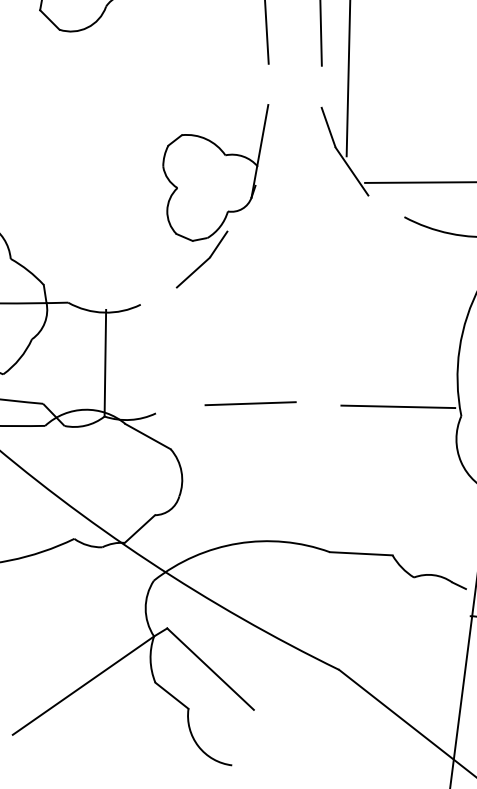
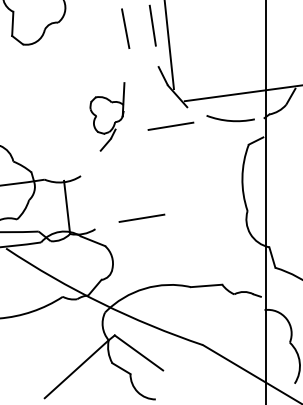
part: (208, 193) -> (107, 116), size x0.7
line: (330, 227) -> (170, 125), added
line: (398, 406) -> (215, 210), removed

